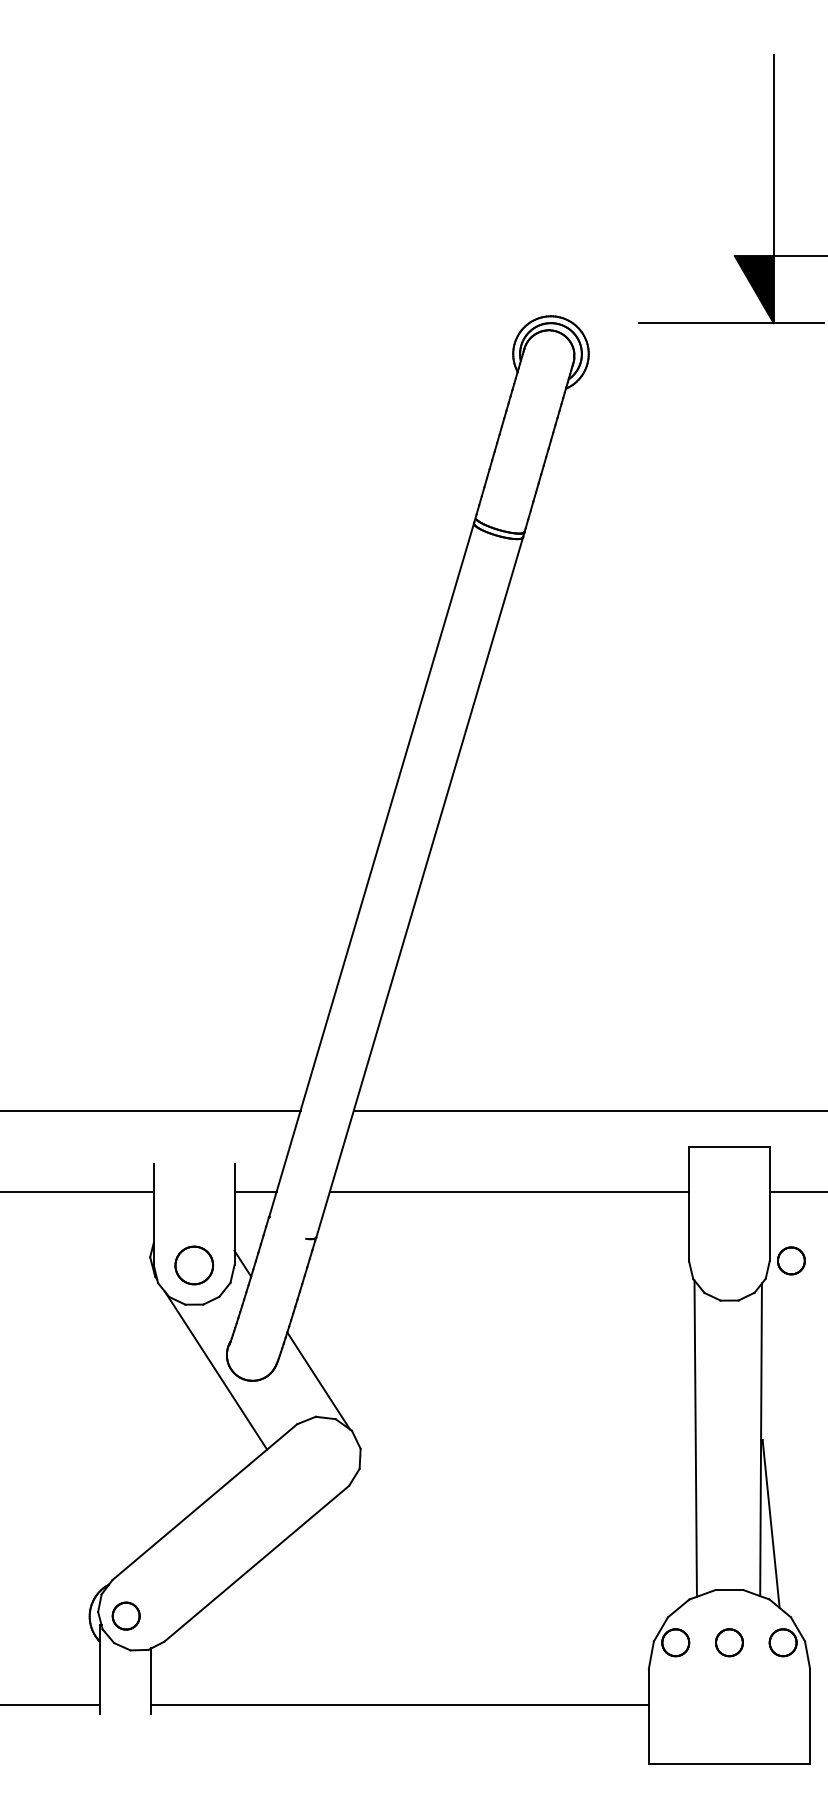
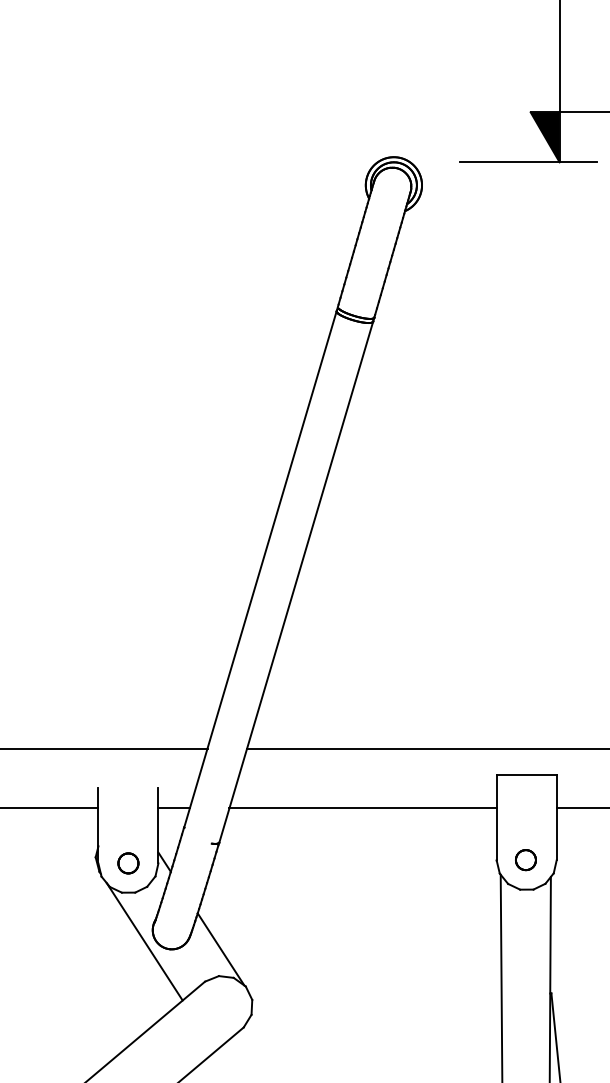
part: (791, 1260) -> (526, 859), moved
part: (193, 1264) -> (127, 862), size x0.71

